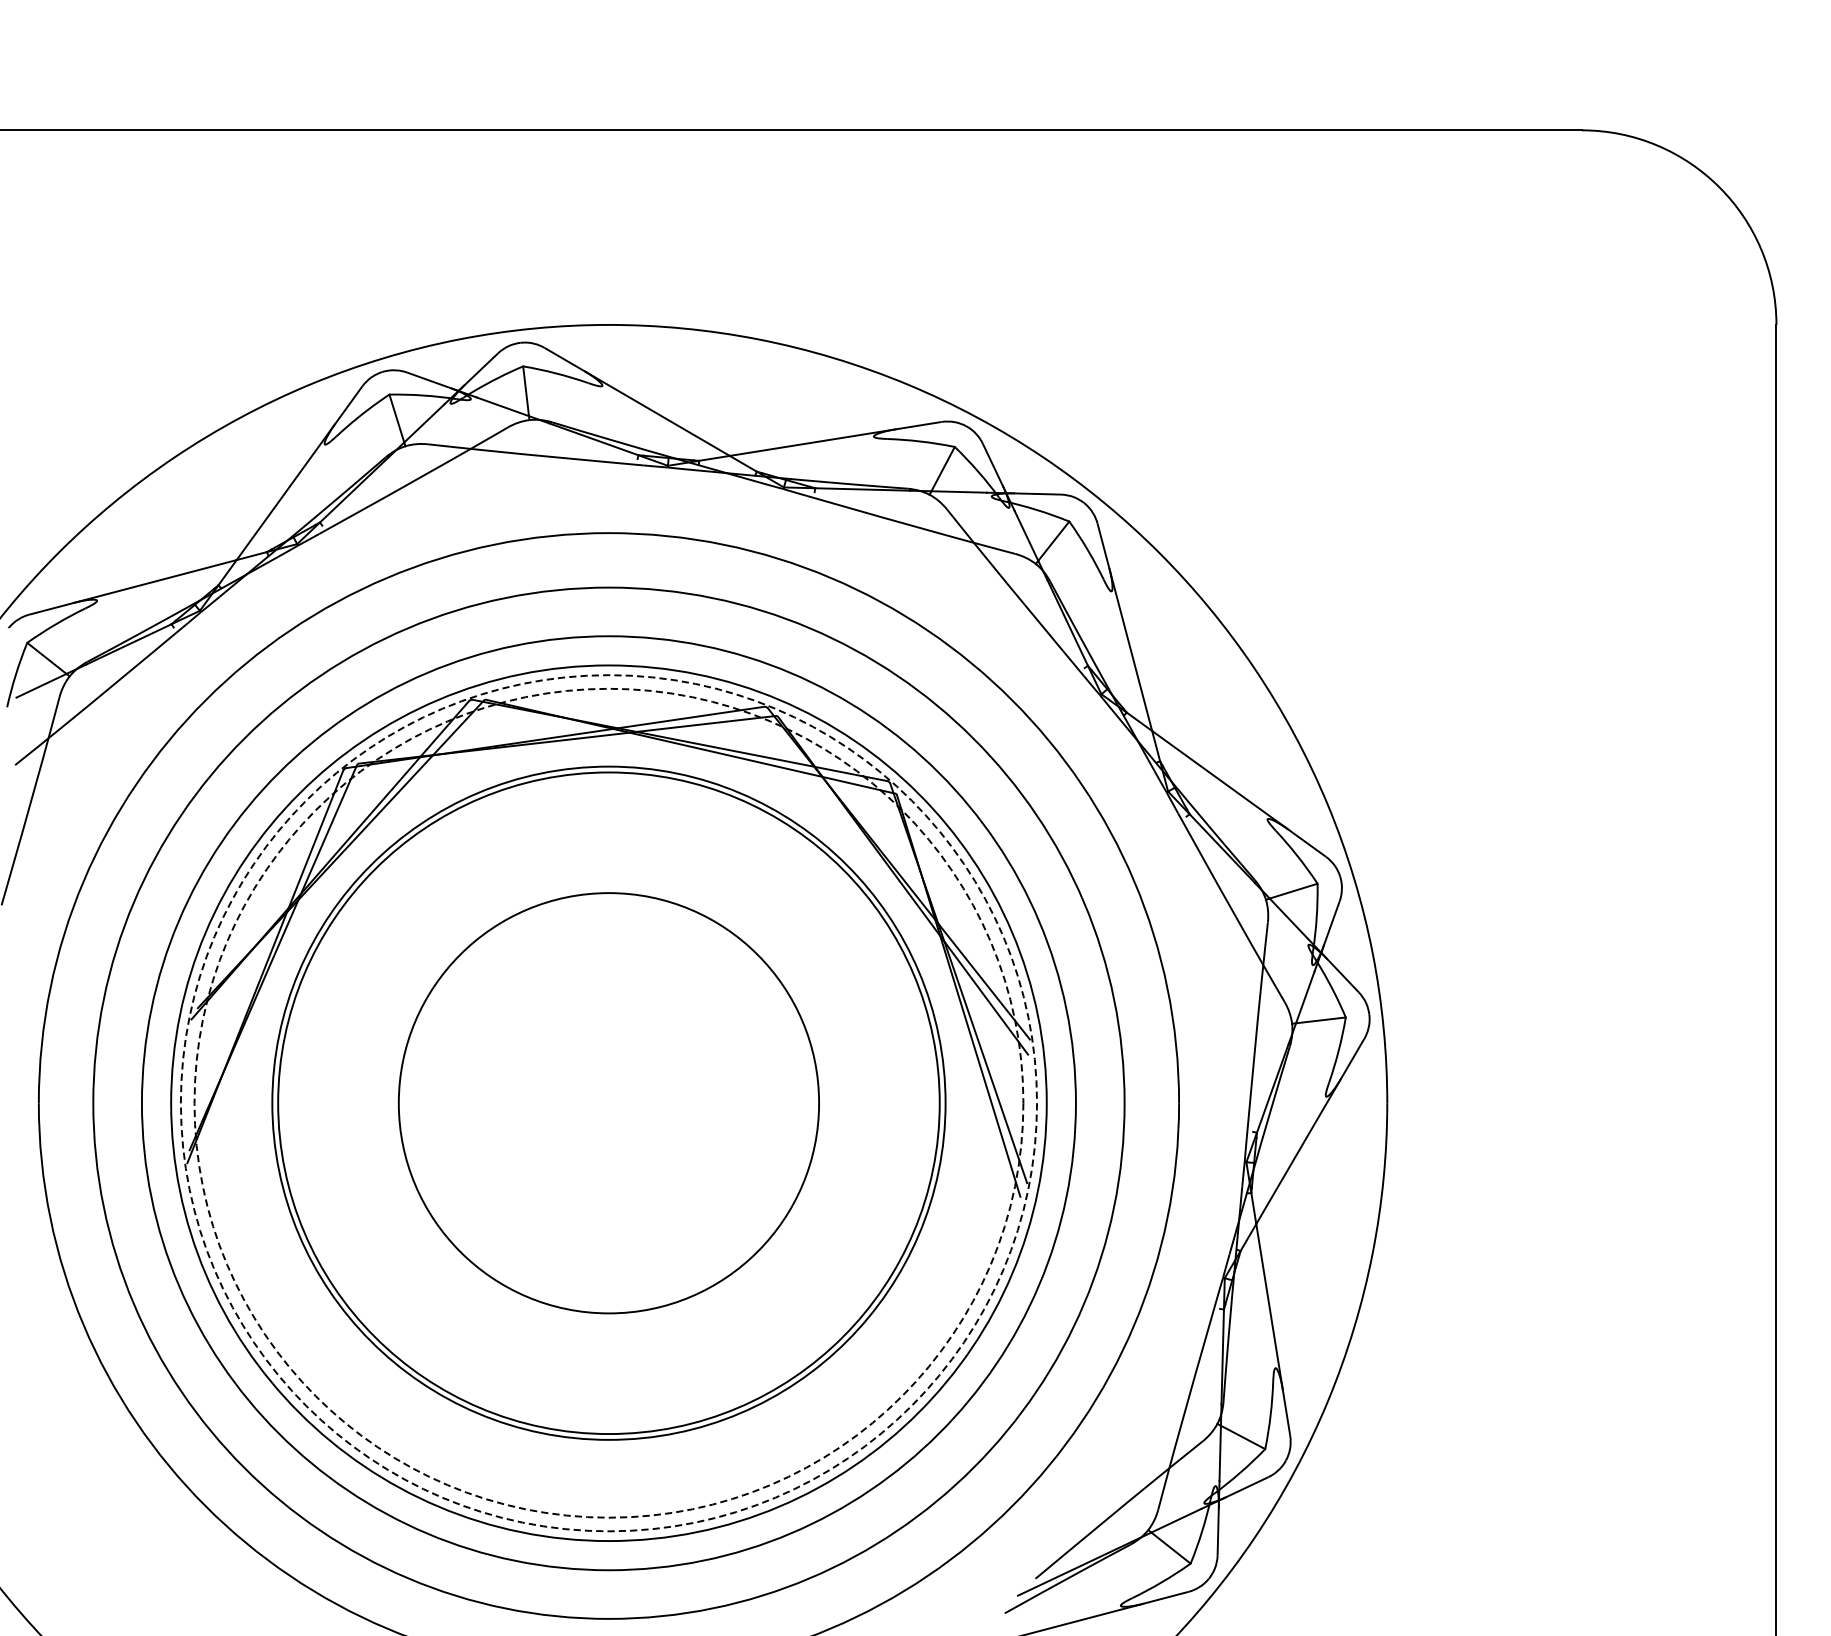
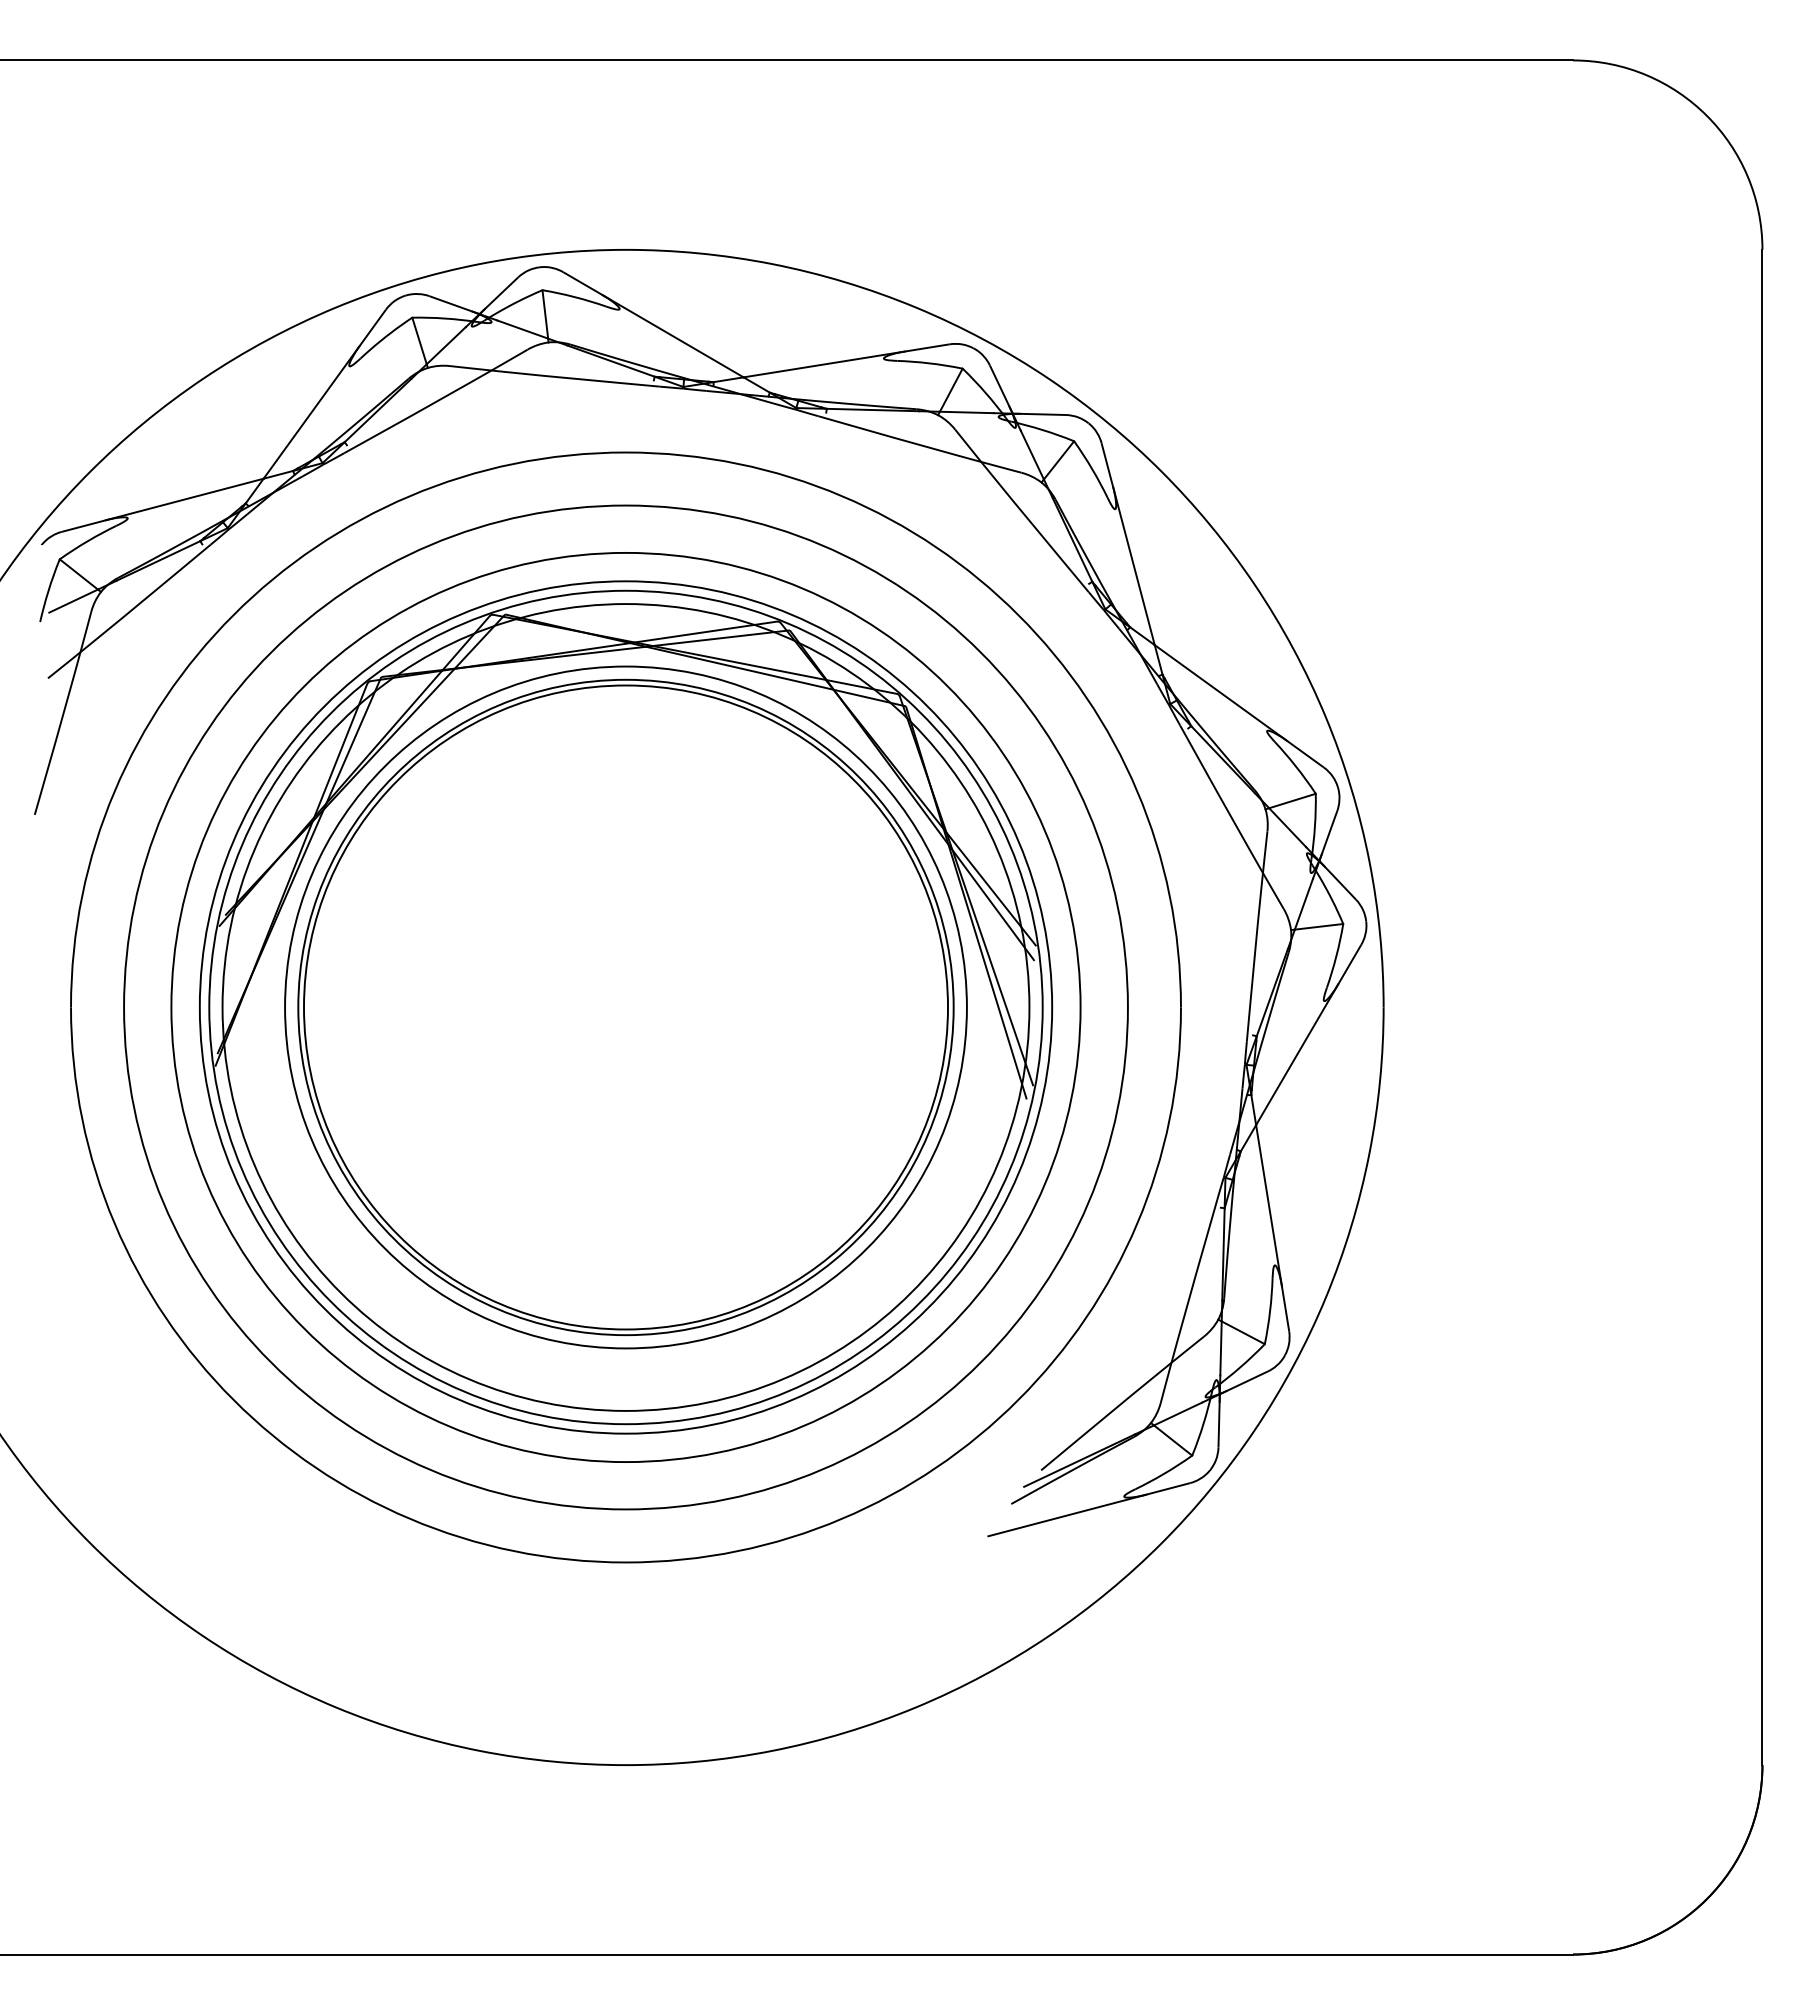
circle: (608, 1103) -> (625, 1007), dashed -> solid
circle: (608, 1103) -> (625, 1007), dashed -> solid
circle: (608, 1103) -> (625, 1007), size x1.67

